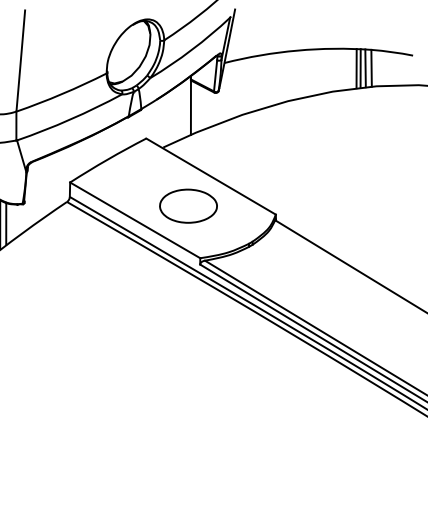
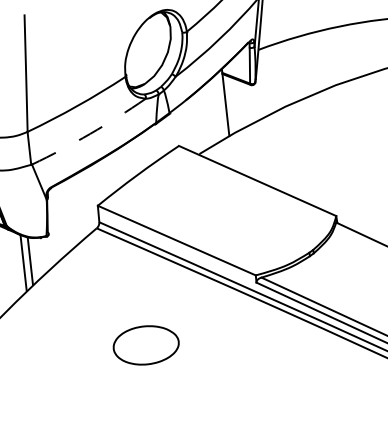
arc: (70, 119) -> (90, 133), solid -> dashed
part: (188, 205) -> (146, 344), moved

